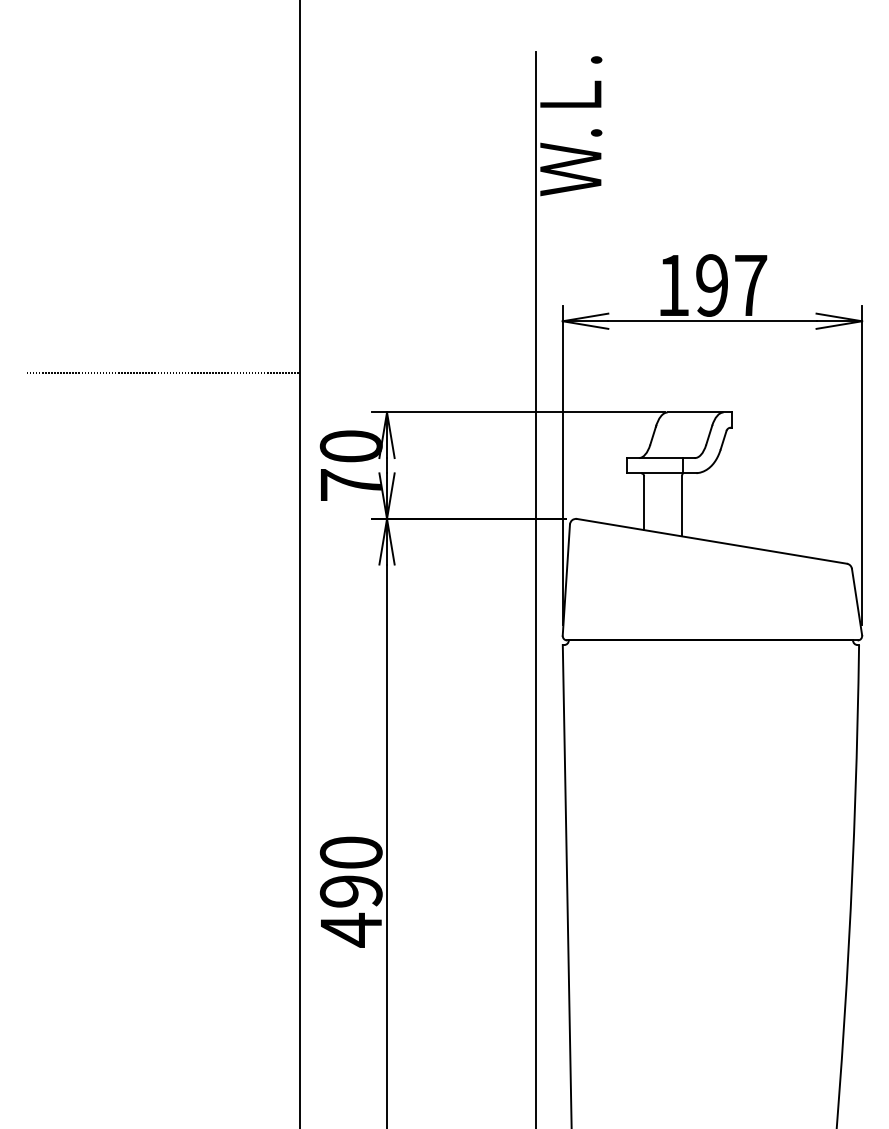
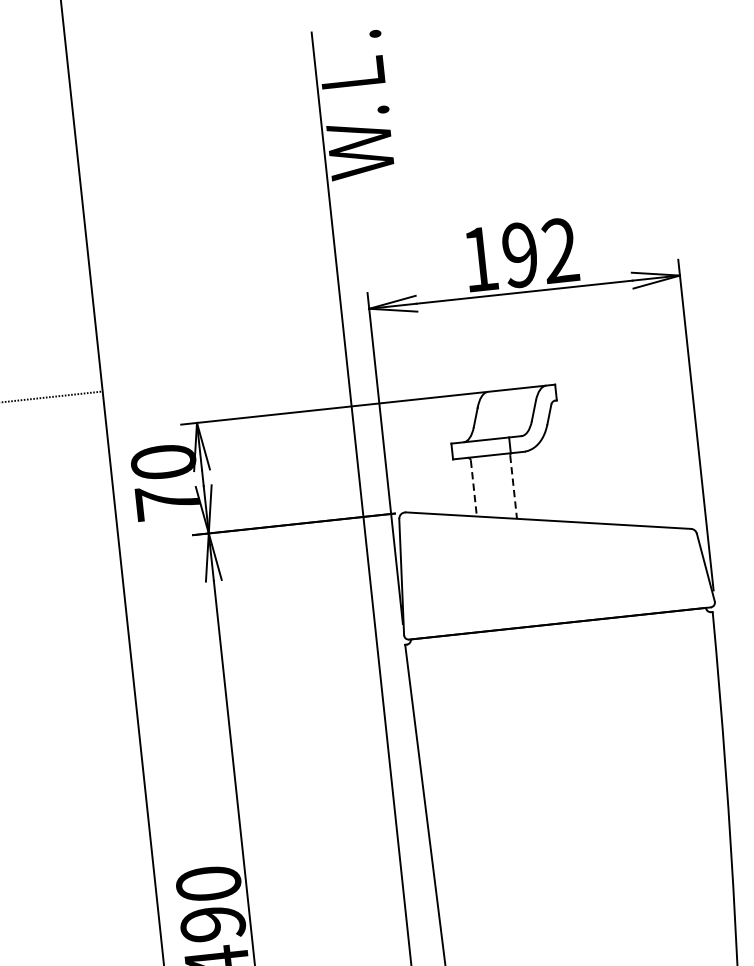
text: (750, 284) -> (560, 249), 197 -> 192
line: (644, 503) -> (474, 488), solid -> dashed
line: (682, 506) -> (514, 487), solid -> dashed

